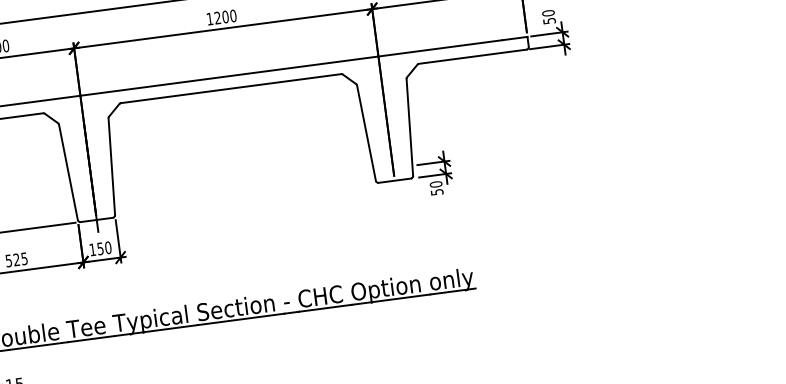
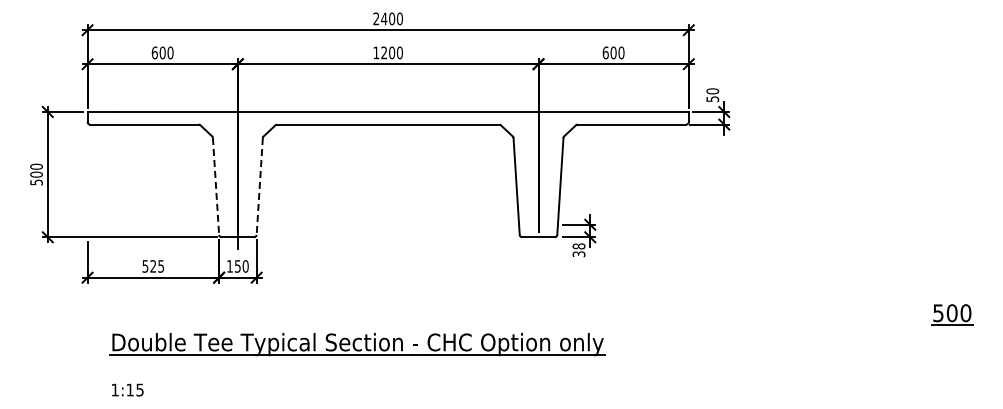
line: (111, 166) -> (259, 186), solid -> dashed
line: (68, 172) -> (216, 186), solid -> dashed
text: (436, 187) -> (578, 249), 50 -> 38

